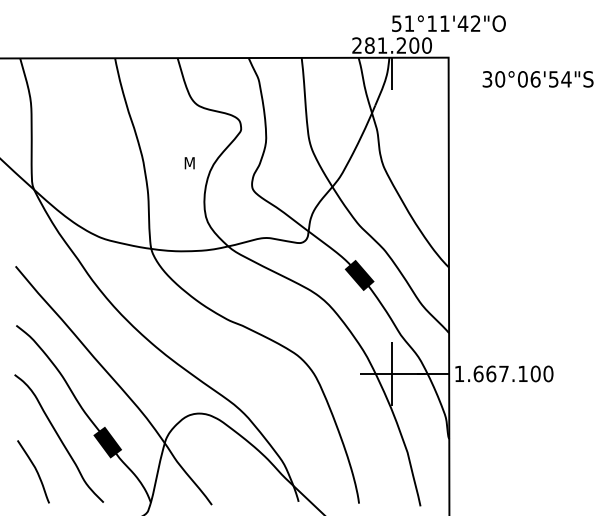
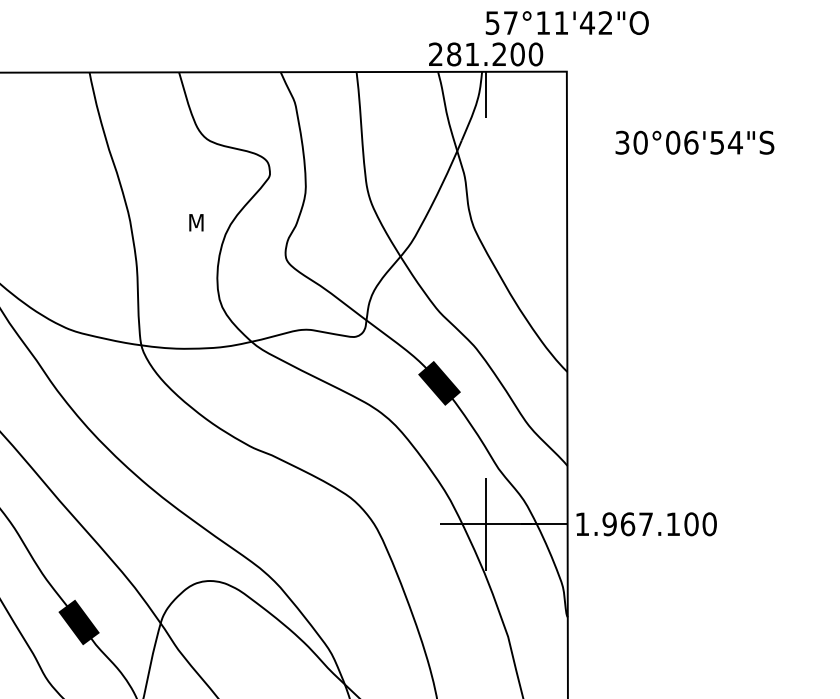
text: (409, 23) -> (510, 22), 51°11'42"O -> 57°11'42"O
text: (537, 79) -> (694, 142), moved
text: (478, 373) -> (609, 523), 1.667.100 -> 1.967.100

